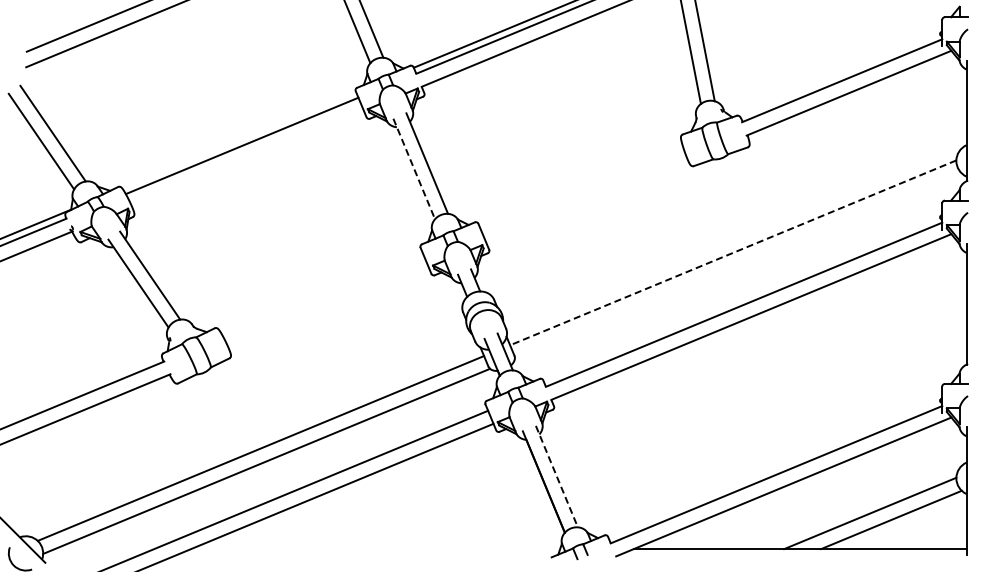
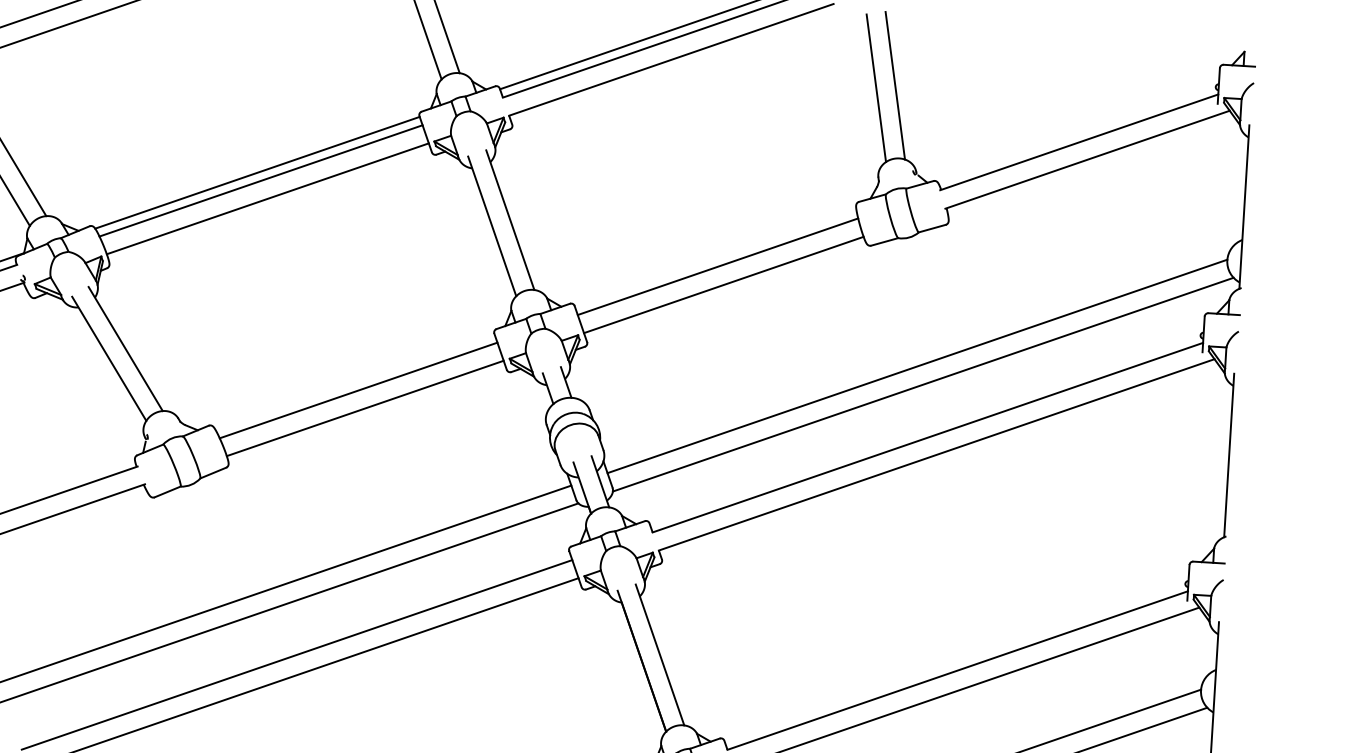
line: (238, 139) -> (256, 171), added
line: (247, 158) -> (267, 198), added
line: (414, 169) -> (492, 227), dashed -> solid
line: (582, 188) -> (718, 266), added
line: (586, 201) -> (722, 284), added
line: (733, 252) -> (917, 365), dashed -> solid
line: (737, 265) -> (922, 383), added
line: (323, 295) -> (358, 390), added
line: (328, 308) -> (364, 408), added
line: (556, 476) -> (659, 654), dashed -> solid

